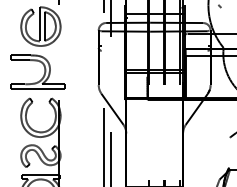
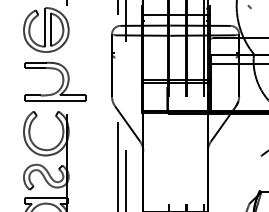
part: (43, 74) -> (61, 84), moved

